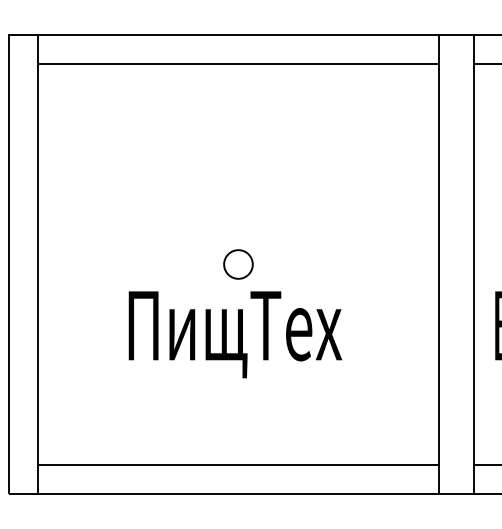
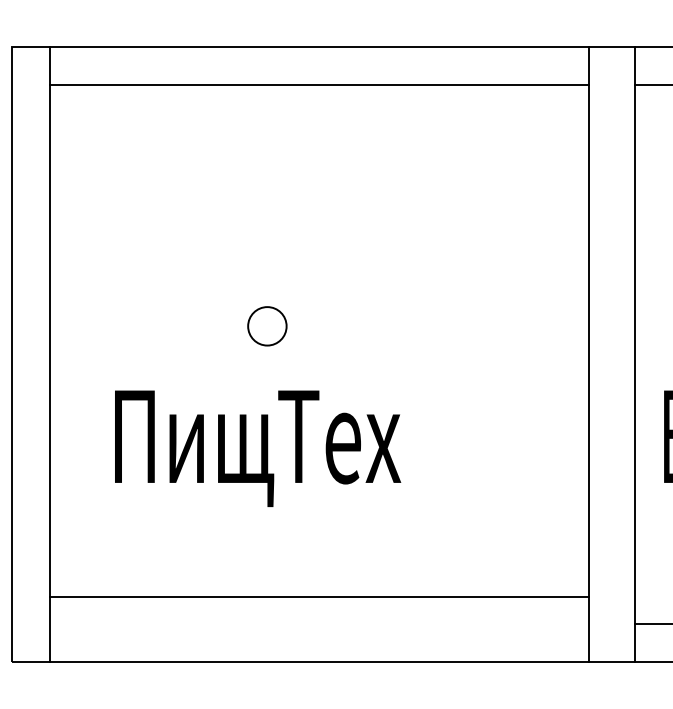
circle: (238, 264) -> (267, 326), moved
text: (234, 334) -> (256, 448), moved
line: (238, 465) -> (319, 597), moved

